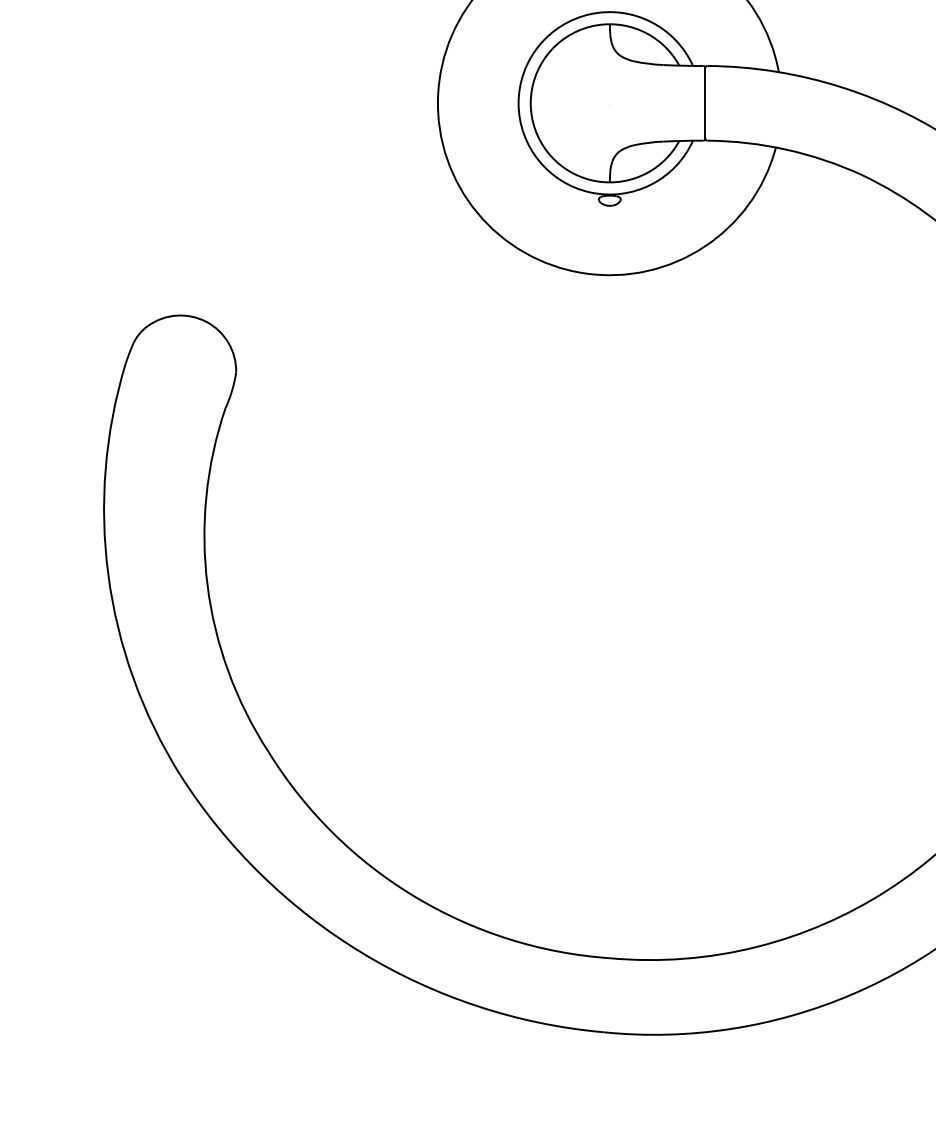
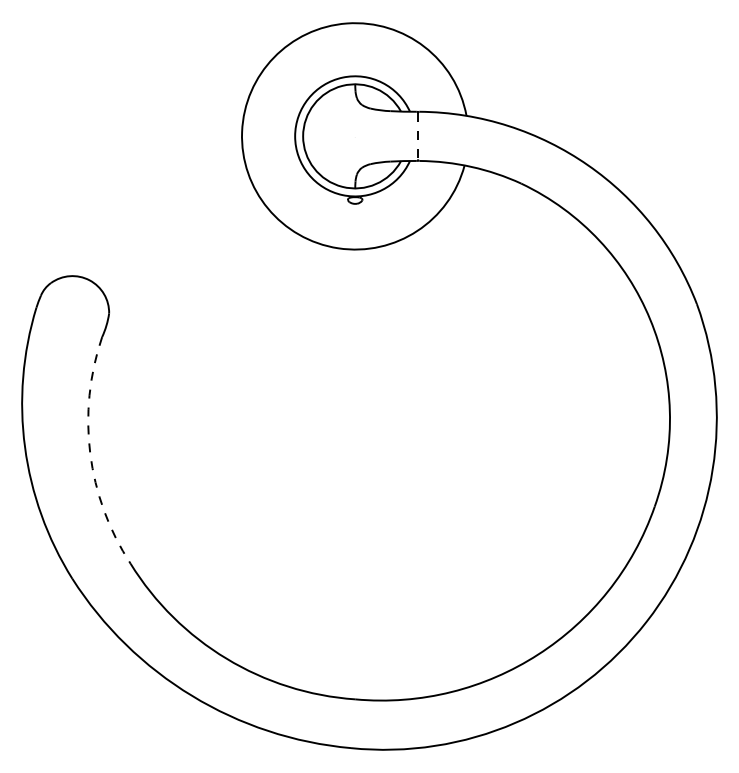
line: (705, 103) -> (418, 136), solid -> dashed
arc: (207, 584) -> (90, 453), solid -> dashed

